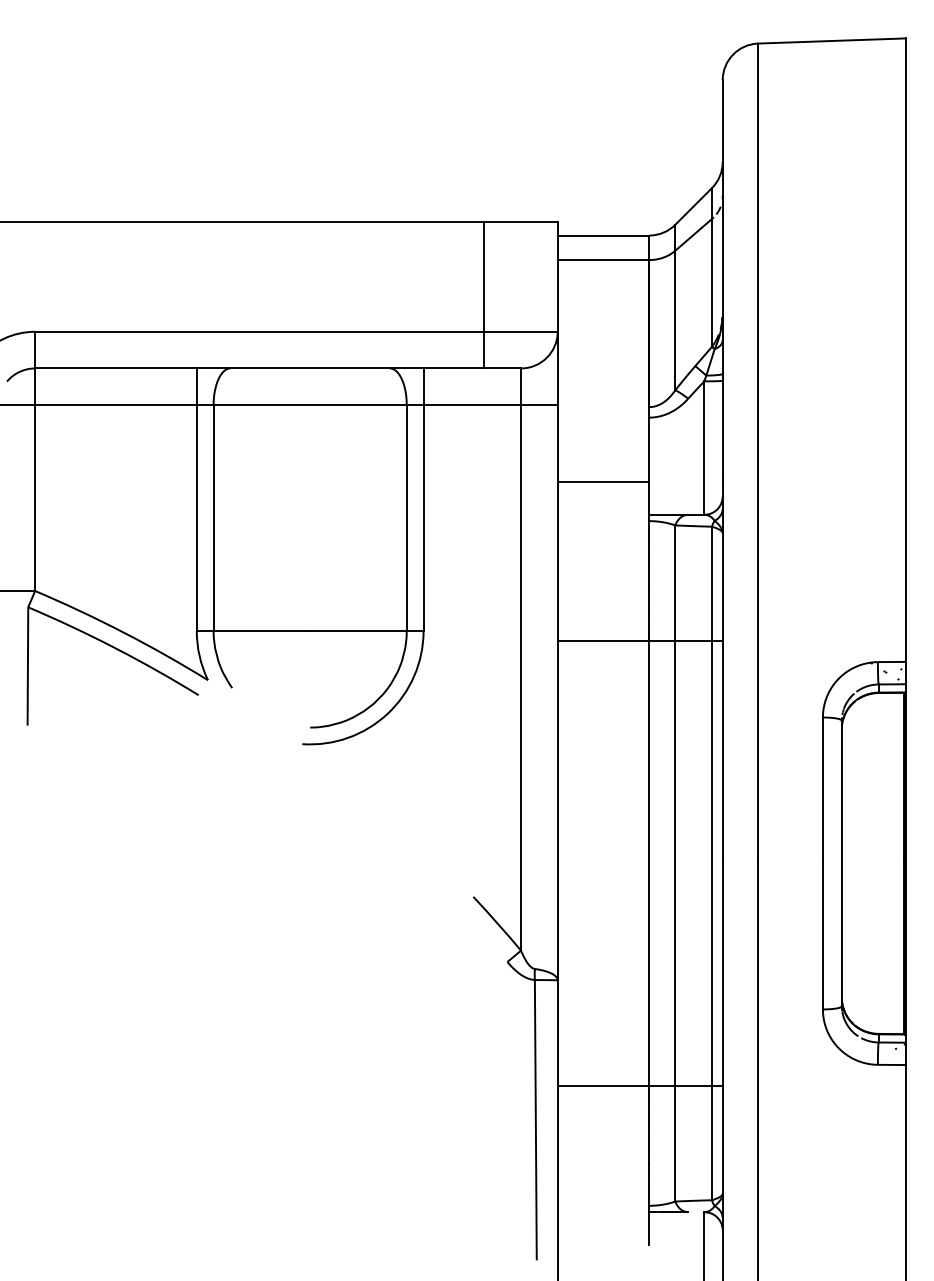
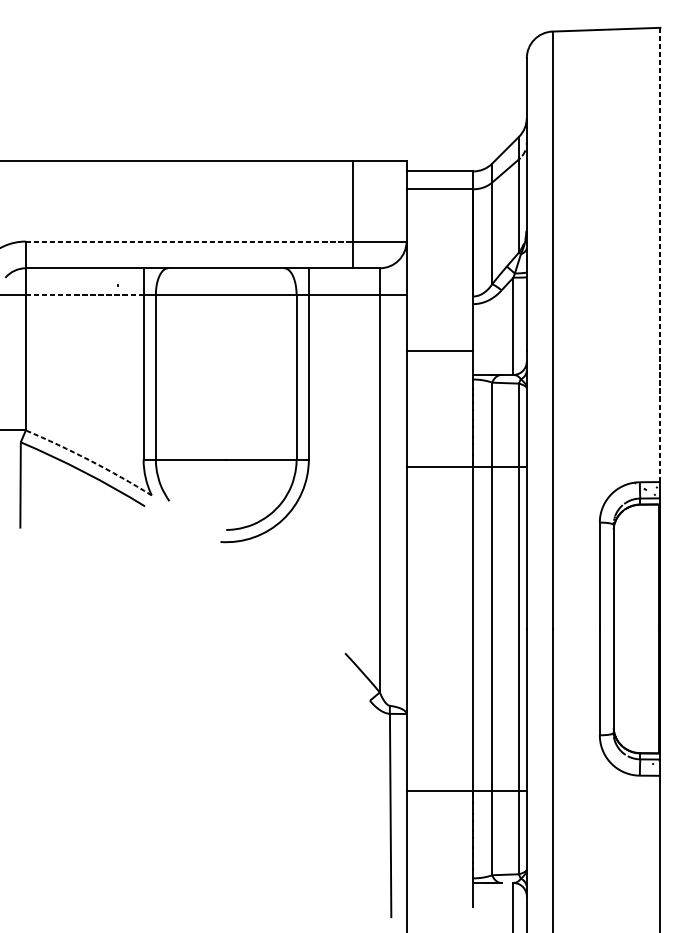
line: (259, 331) -> (189, 241), solid -> dashed
line: (906, 350) -> (660, 255), solid -> dashed
line: (115, 405) -> (84, 295), solid -> dashed
arc: (123, 632) -> (90, 460), solid -> dashed

